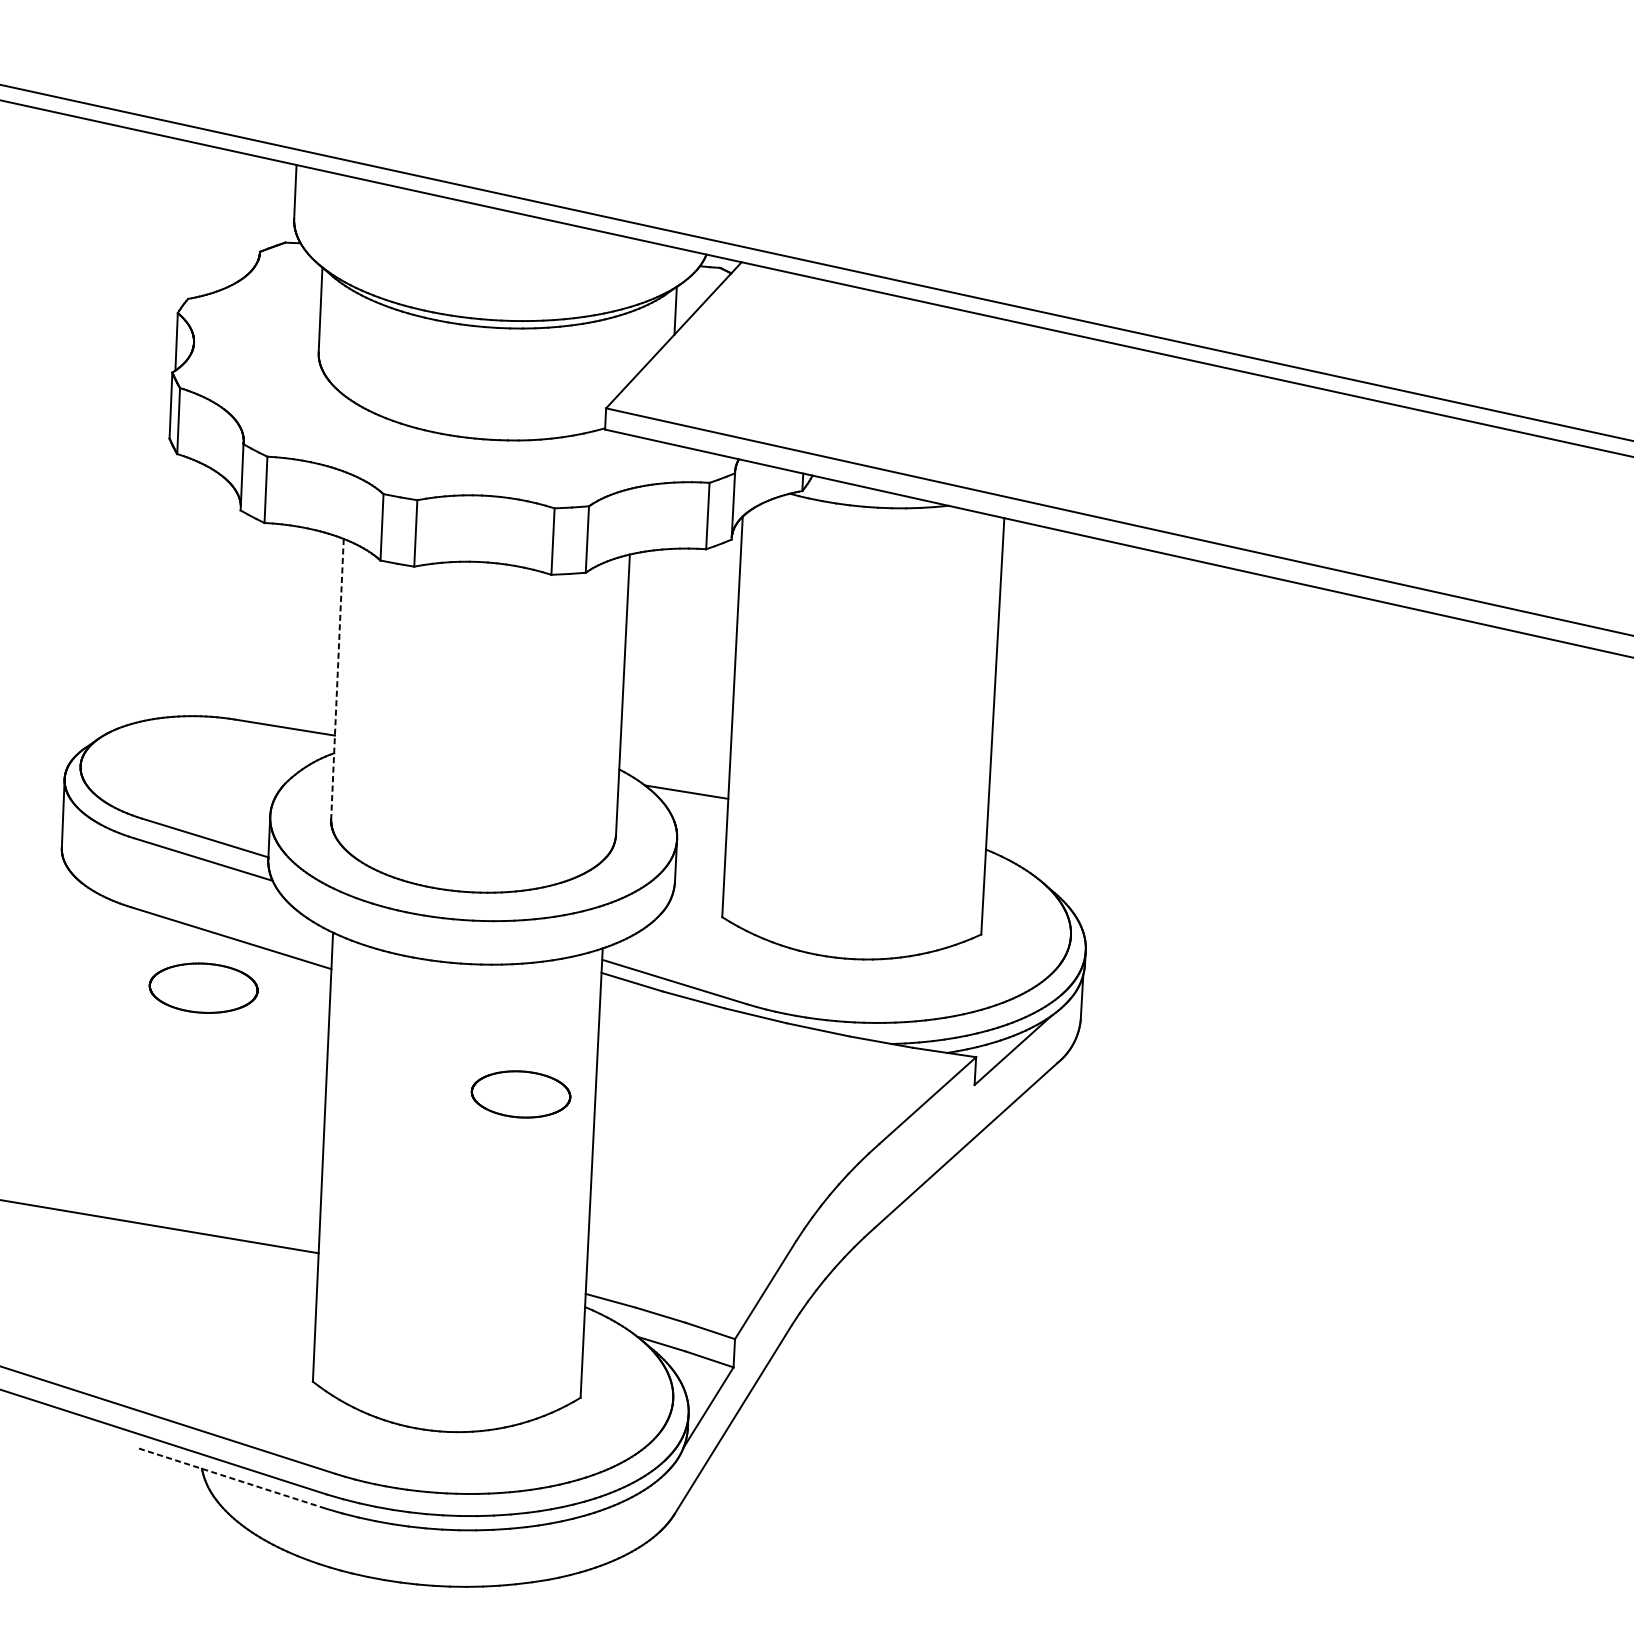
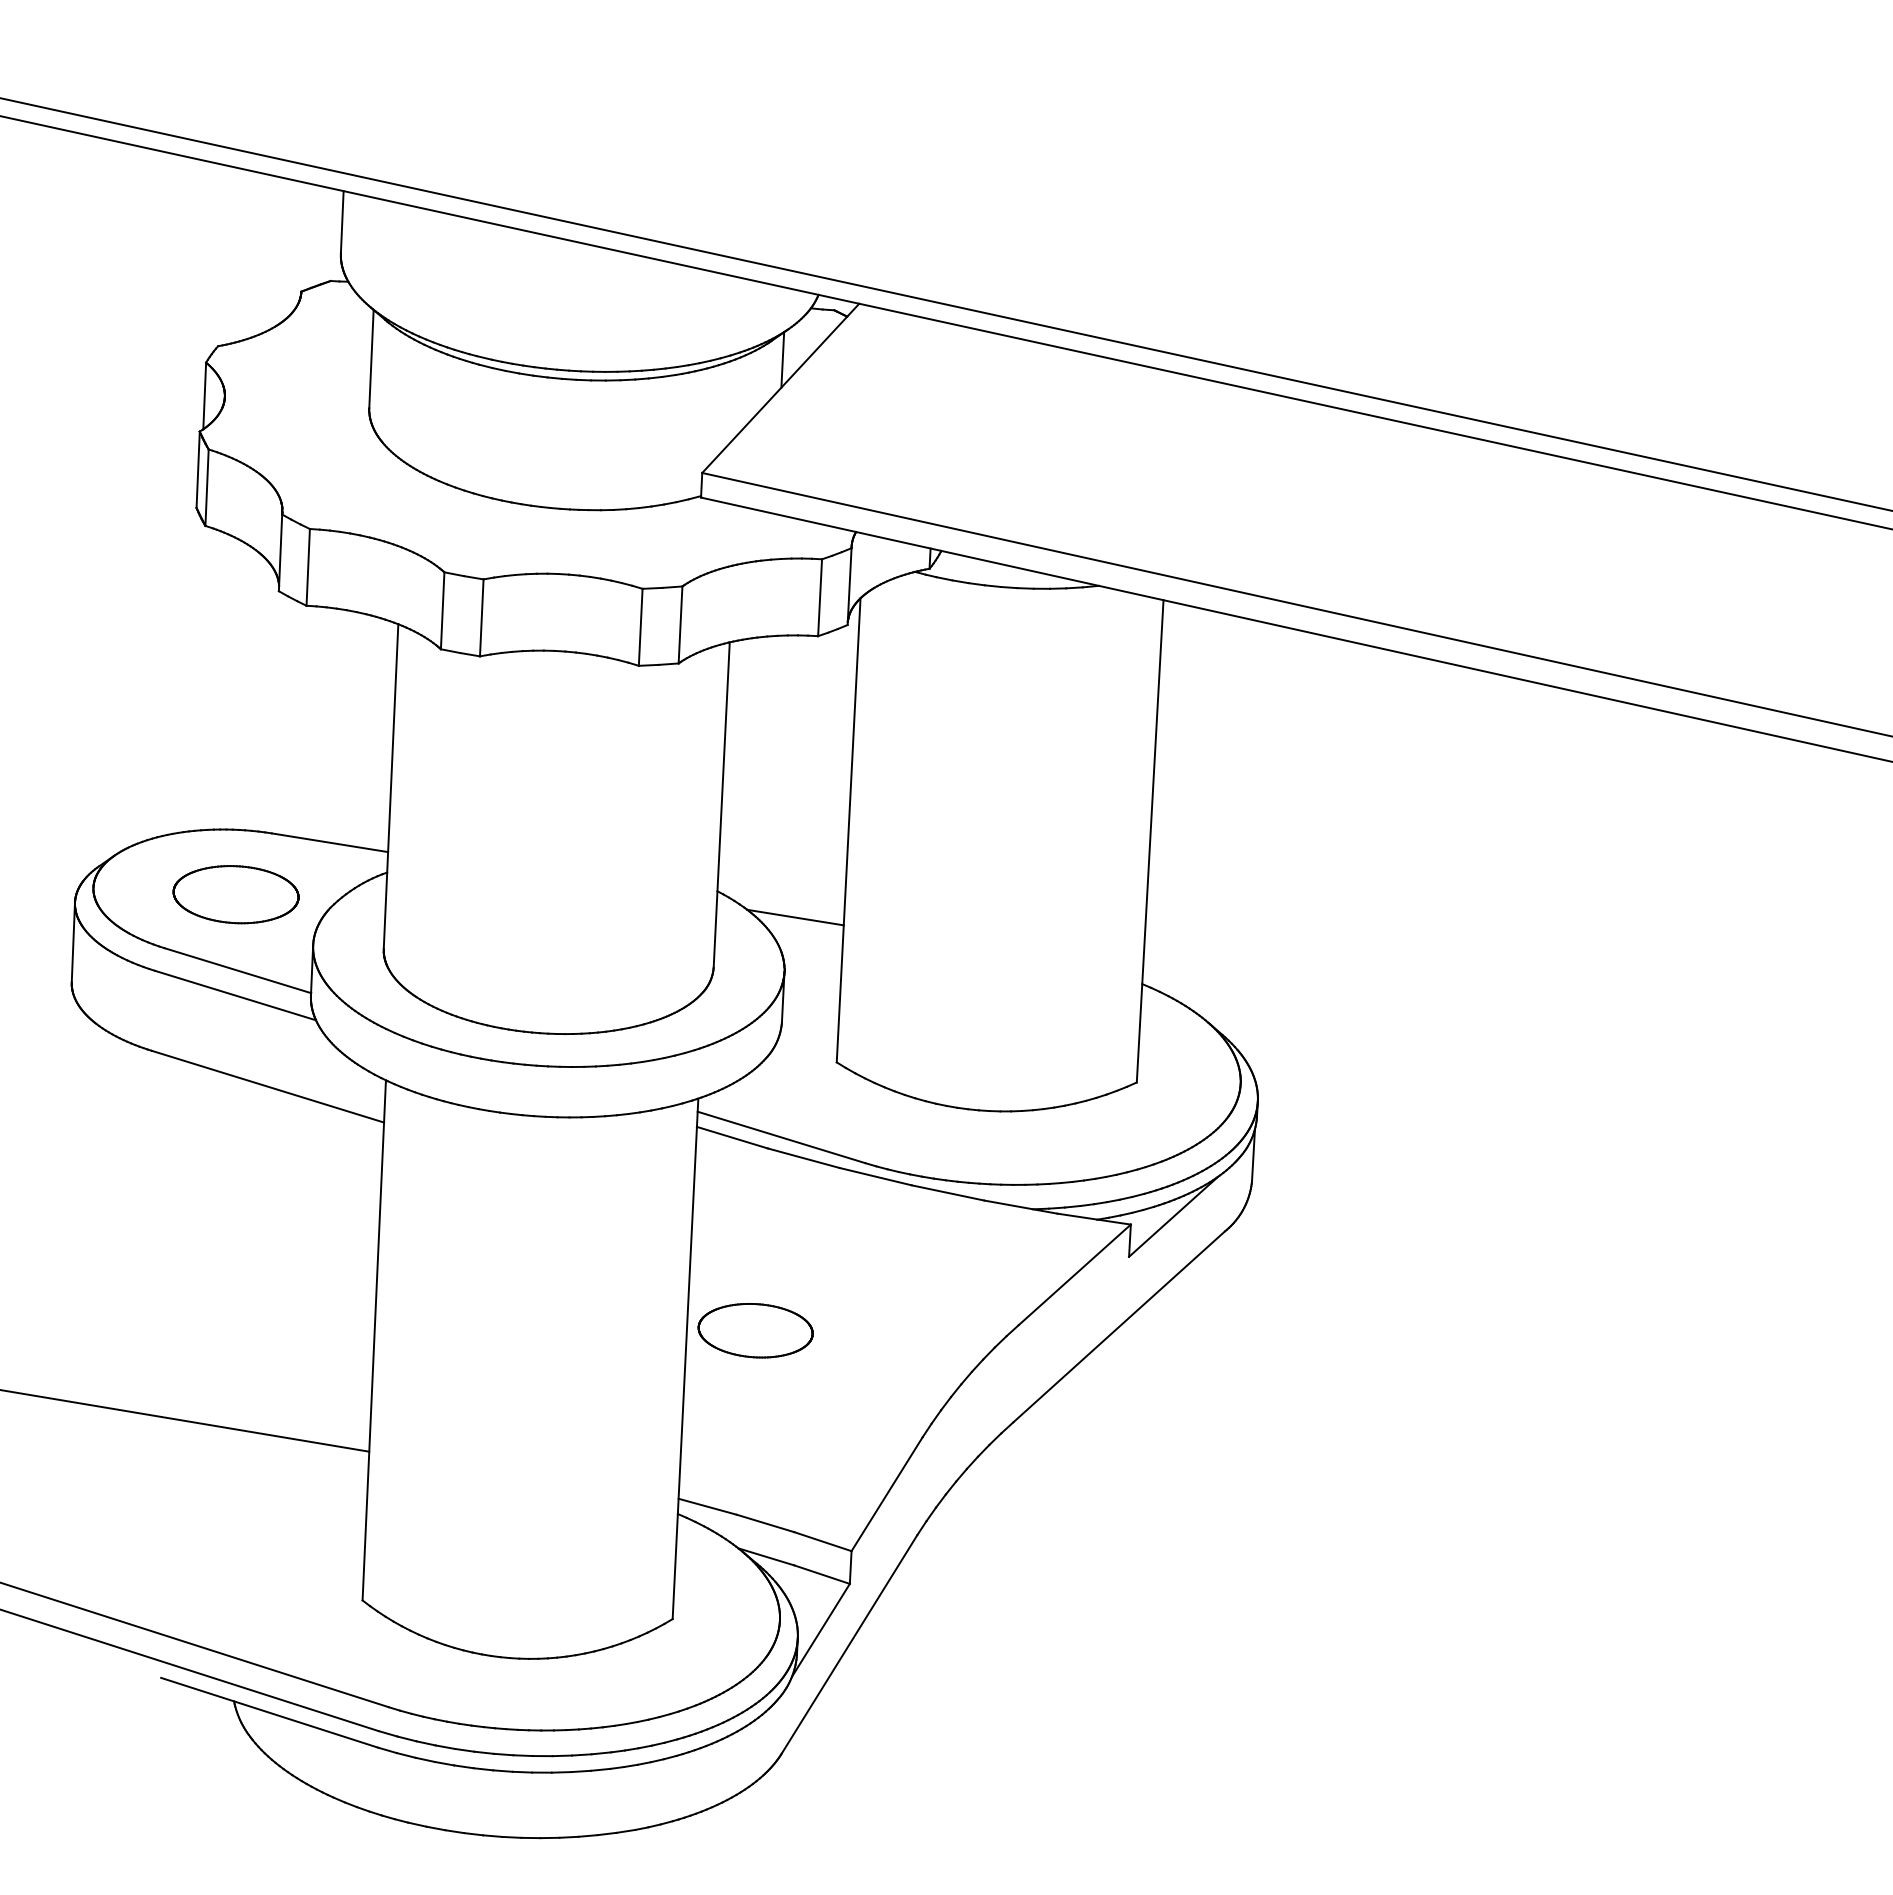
line: (337, 679) -> (391, 787), dashed -> solid
part: (203, 988) -> (235, 894), moved
part: (520, 1094) -> (755, 1330), moved
line: (232, 1478) -> (269, 1712), dashed -> solid

